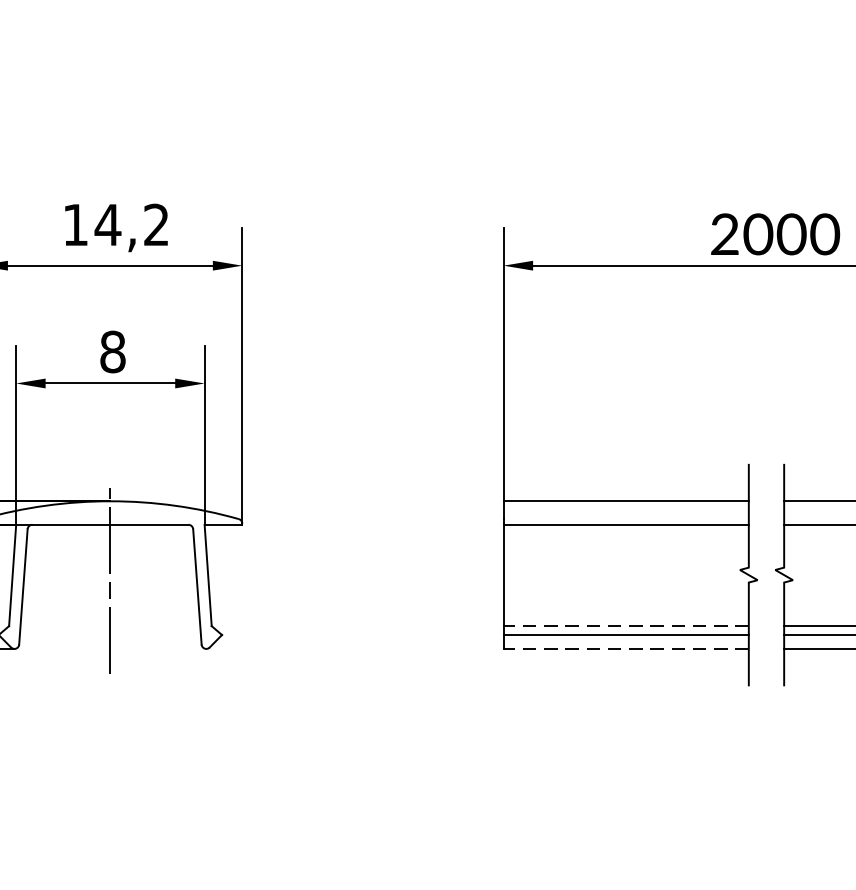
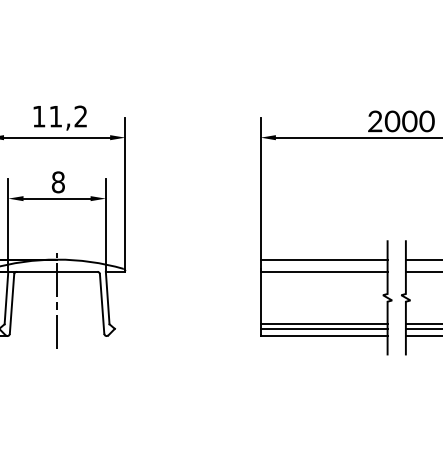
text: (107, 224) -> (55, 116), 14,2 -> 11,2
line: (625, 626) -> (323, 324), dashed -> solid
line: (625, 649) -> (323, 336), dashed -> solid

